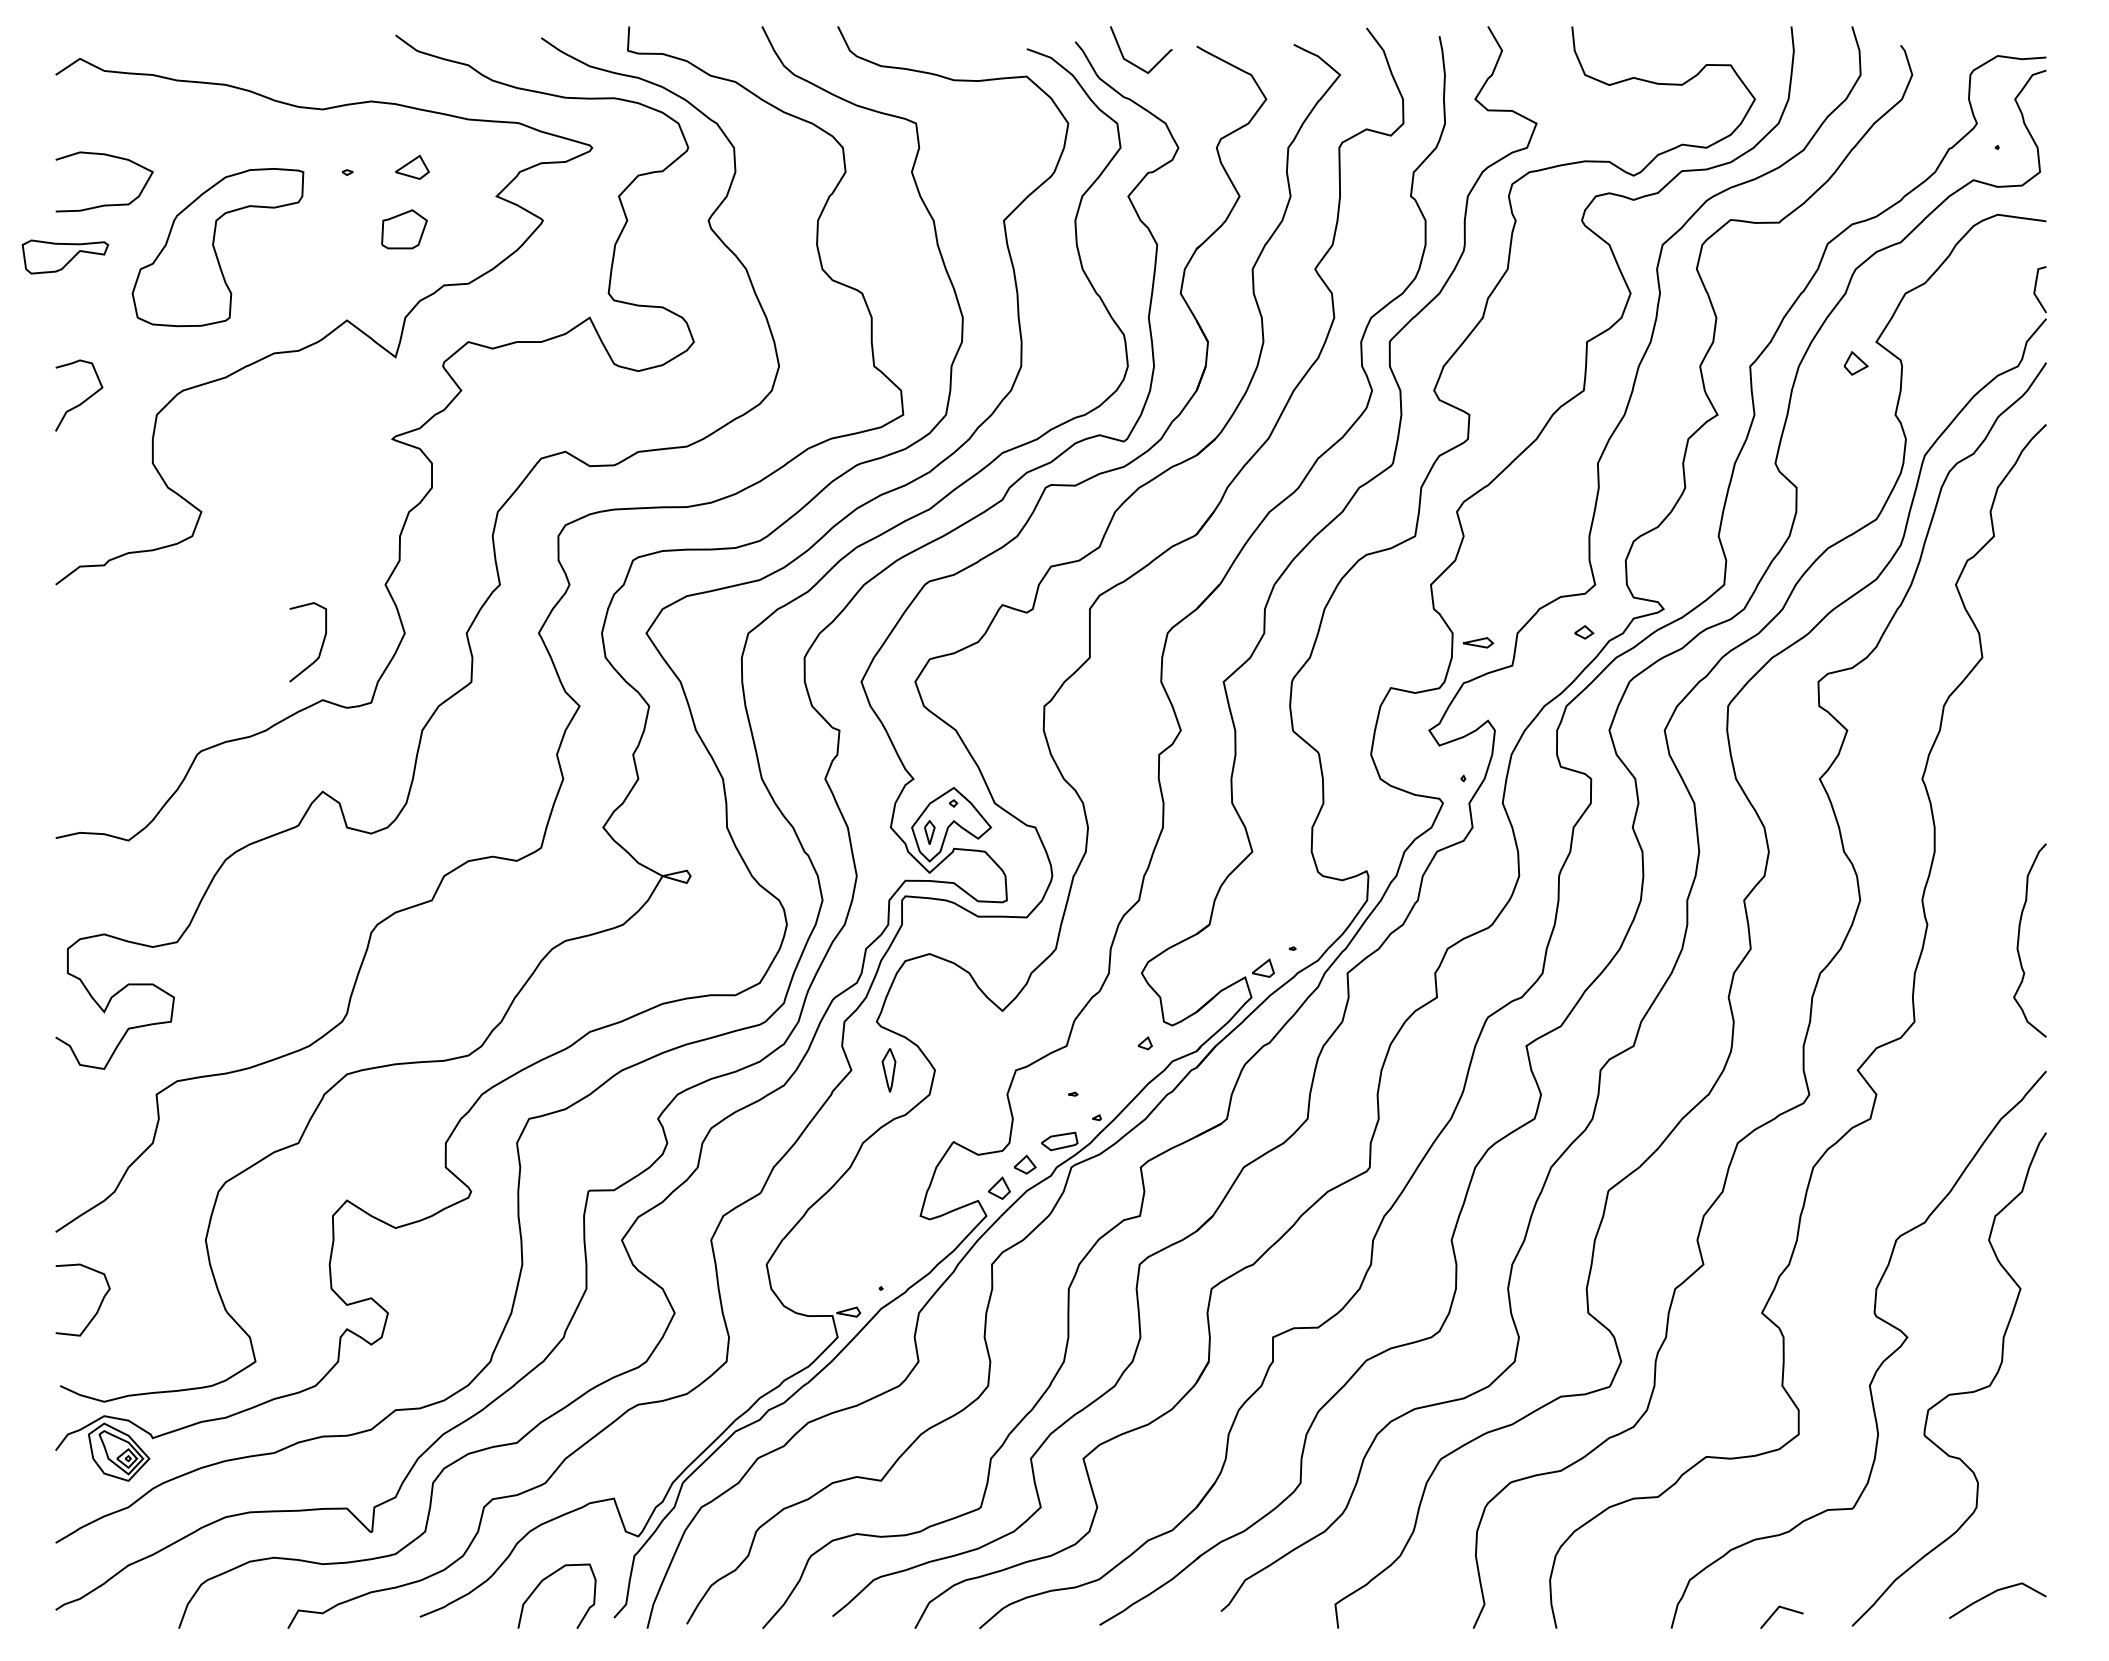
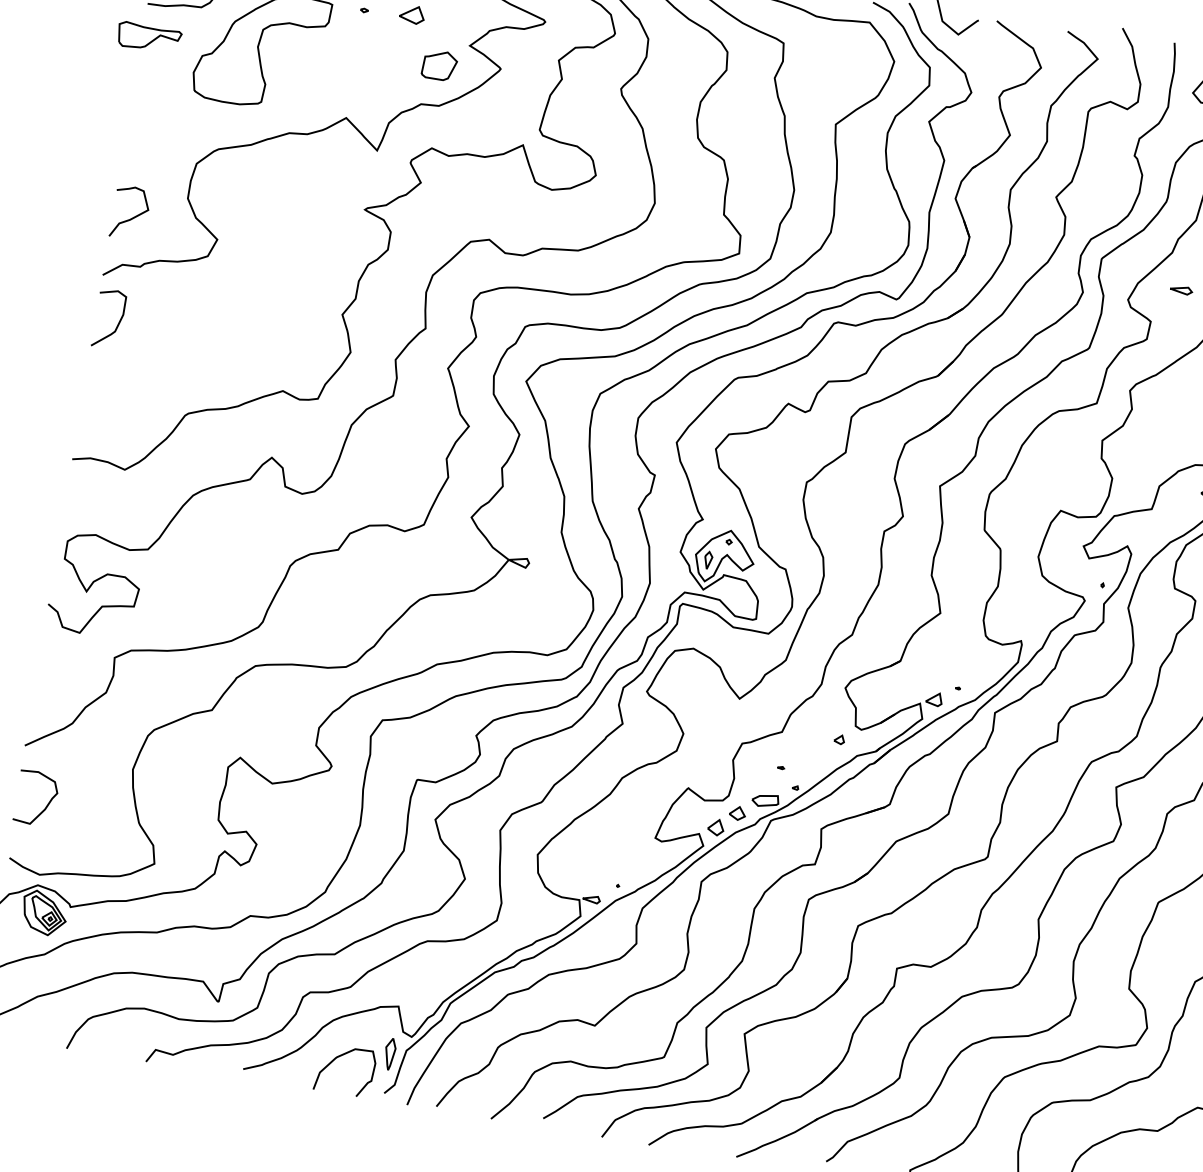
part: (404, 229) -> (439, 65), moved
curve: (83, 400) -> (133, 217), moved
part: (1478, 642) -> (1181, 289), moved
curve: (321, 644) -> (118, 322), moved
part: (888, 1070) -> (389, 1054), moved

